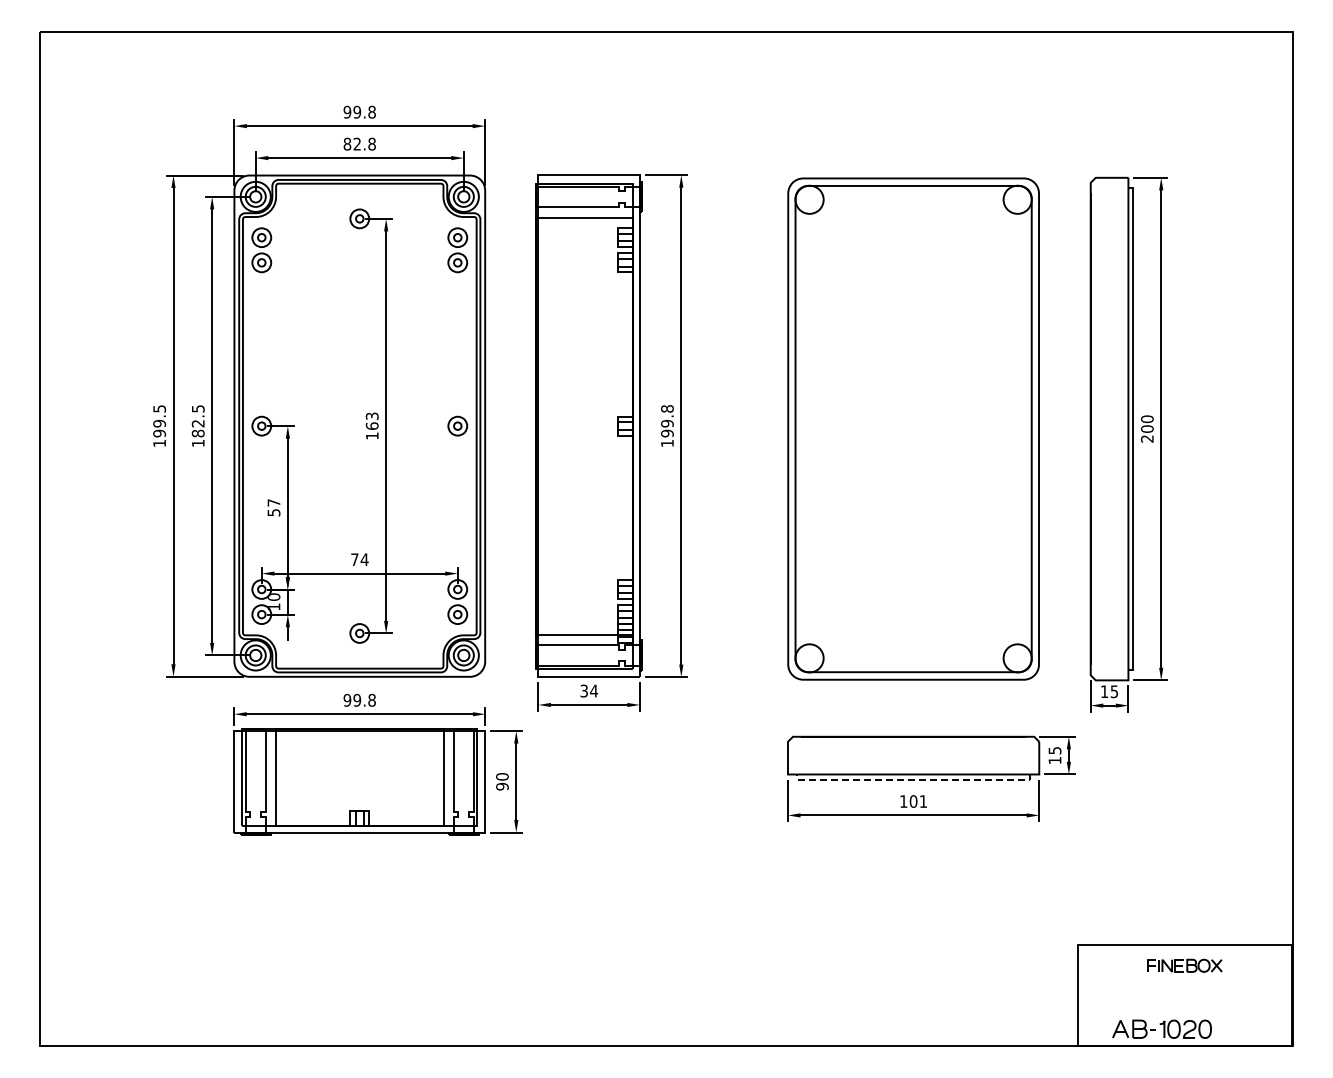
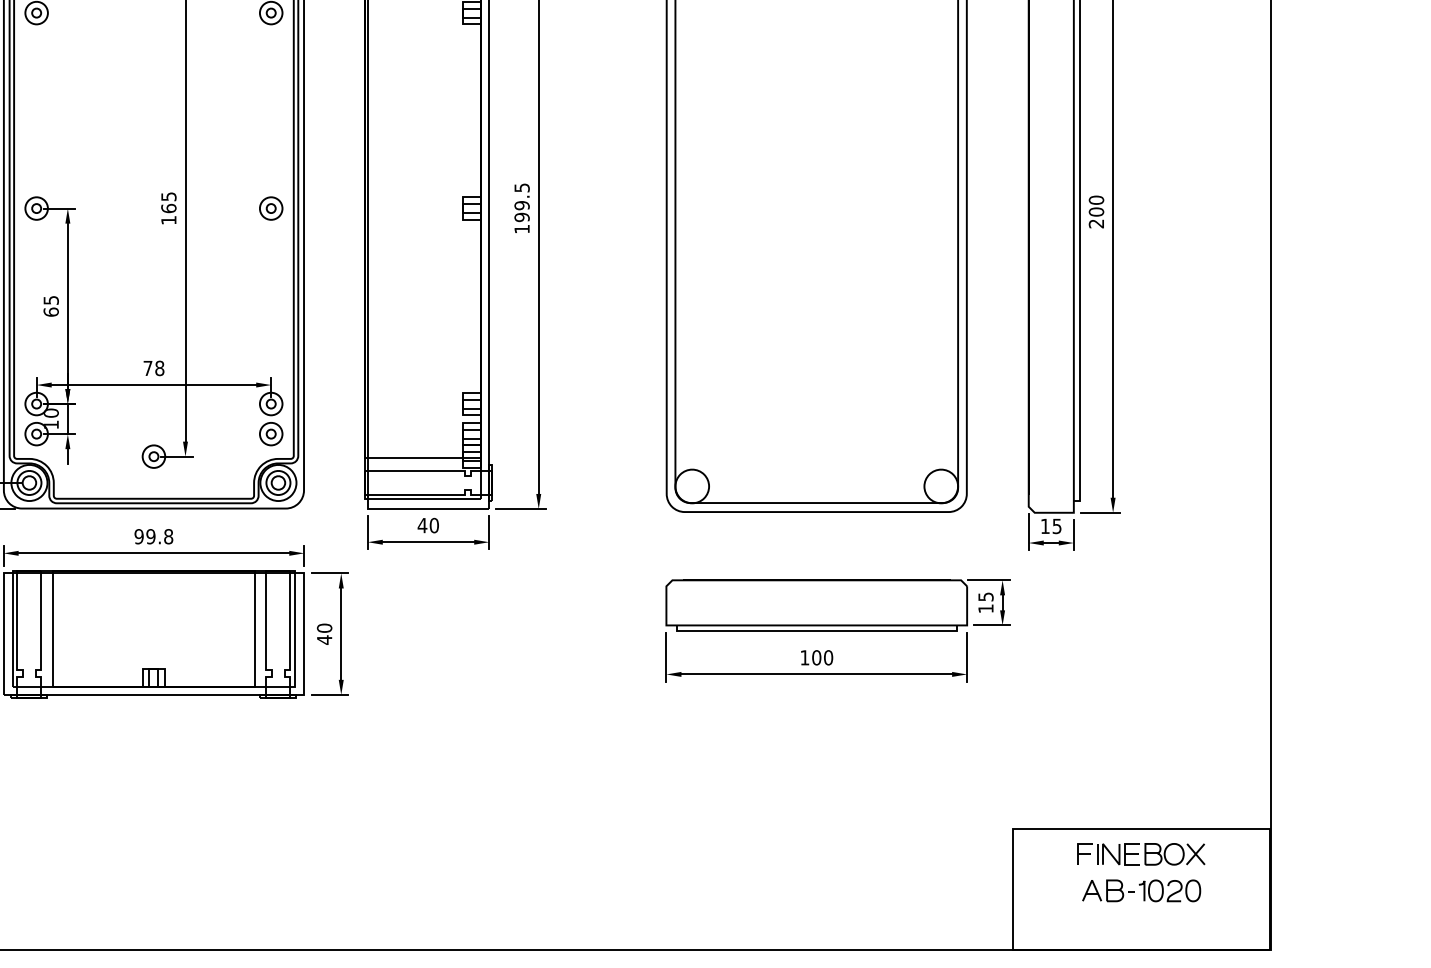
text: (667, 408) -> (522, 187), 199.8 -> 199.5
text: (371, 415) -> (167, 195), 163 -> 165
text: (273, 507) -> (50, 305), 57 -> 65
text: (364, 559) -> (159, 368), 74 -> 78
text: (589, 690) -> (428, 524), 34 -> 40
line: (913, 779) -> (816, 631), dashed -> solid
text: (502, 786) -> (324, 639), 90 -> 40
text: (923, 801) -> (828, 657), 101 -> 100
part: (1184, 965) -> (1140, 854), size x1.43
part: (1161, 1028) -> (1140, 889), moved

